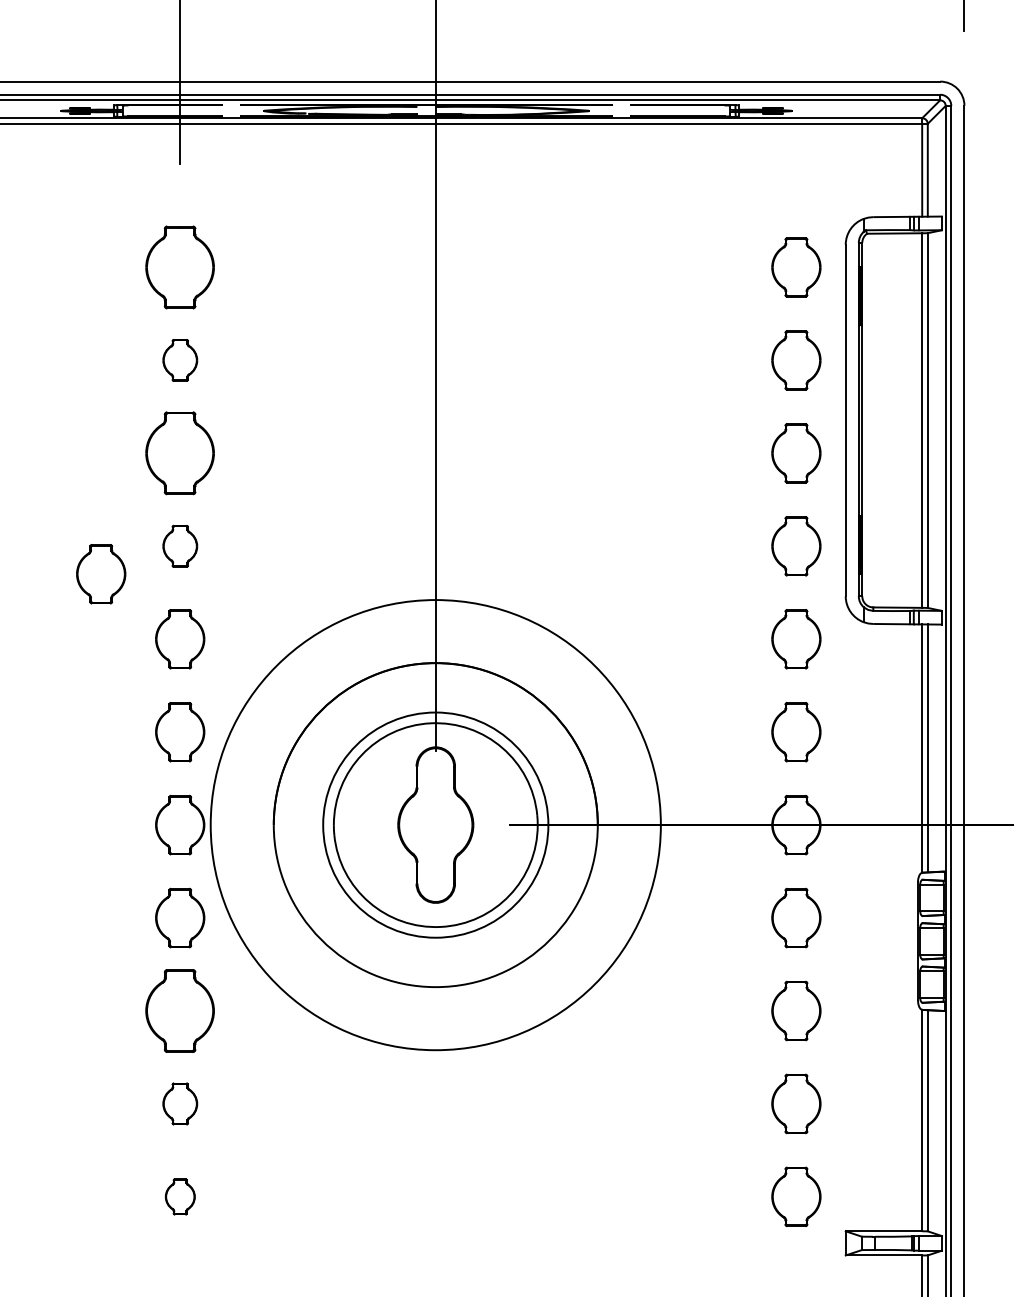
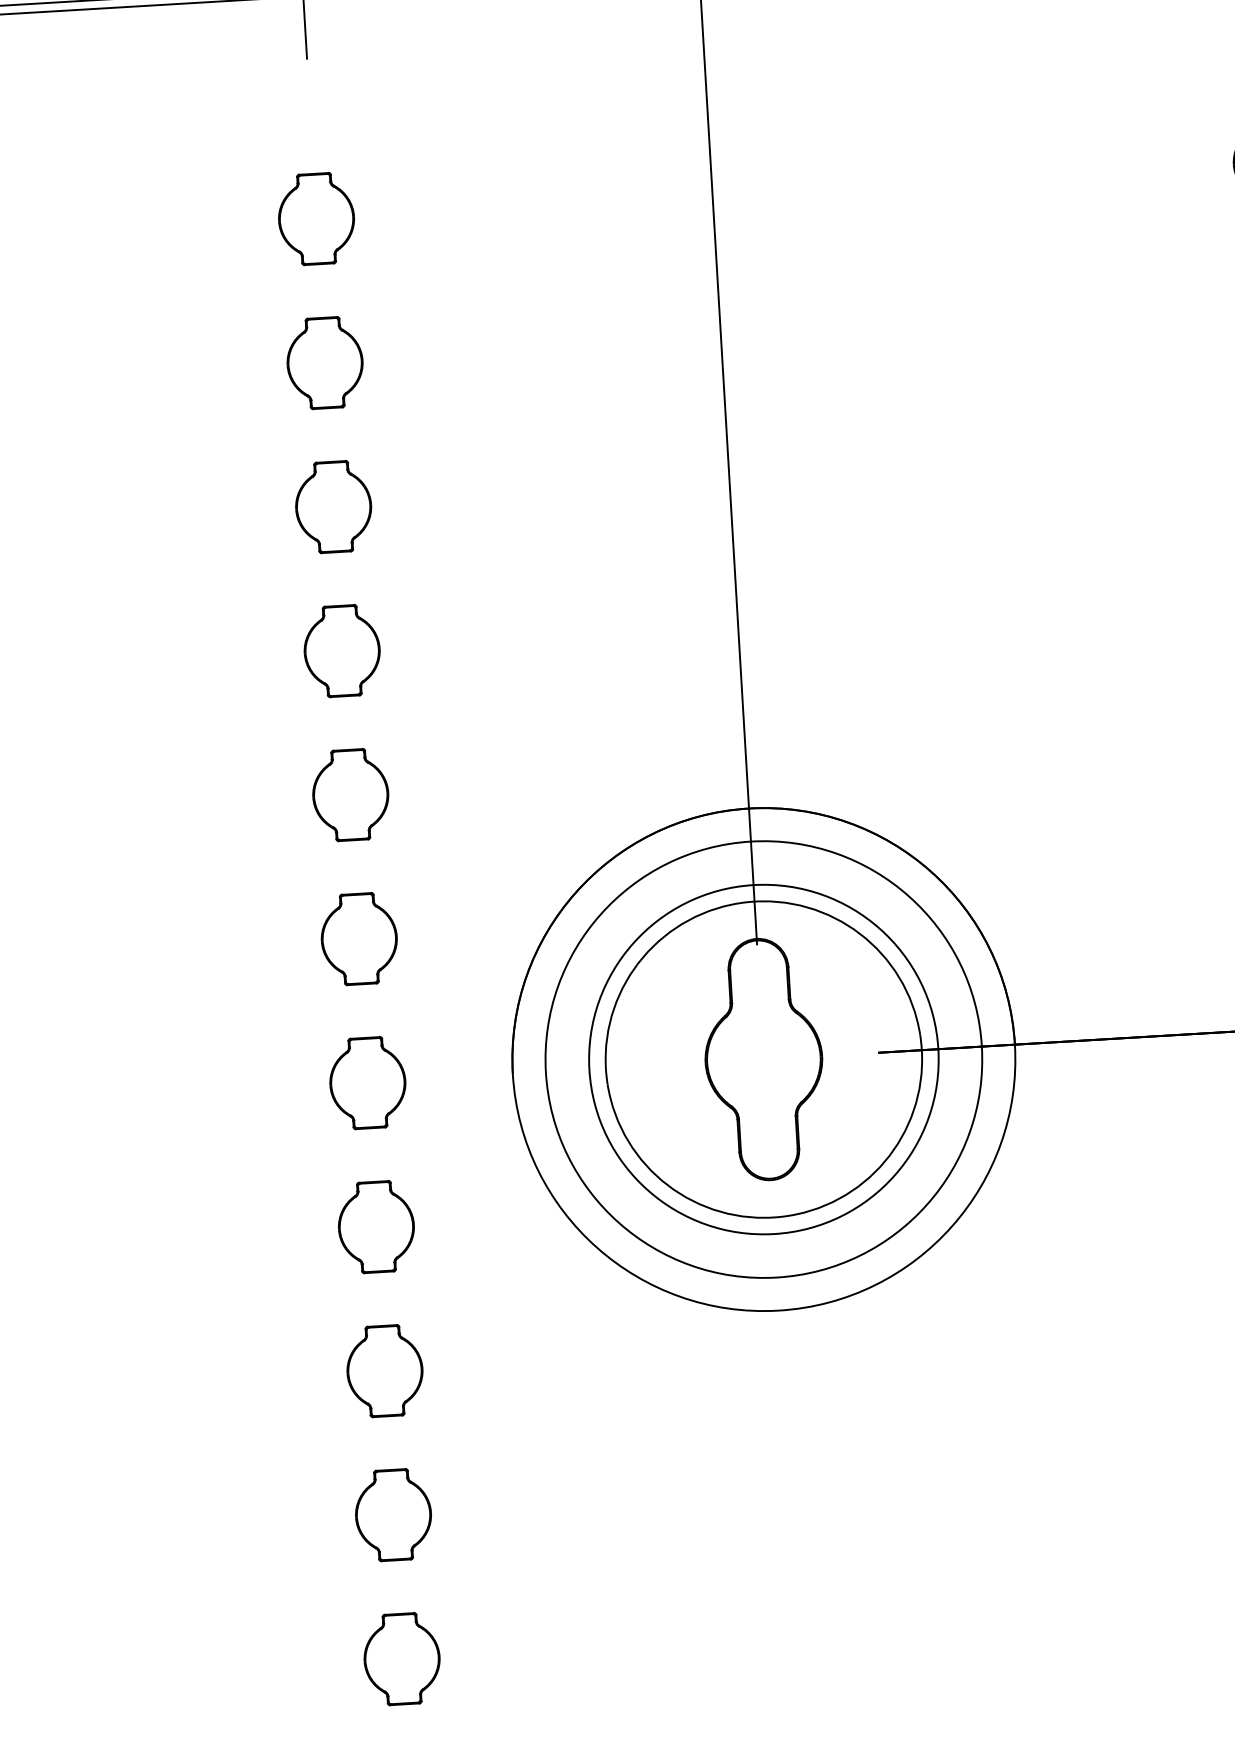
part: (180, 267) -> (316, 219), size x0.71
part: (180, 360) -> (325, 363), size x1.43
part: (180, 453) -> (334, 507), size x0.71
part: (180, 546) -> (342, 651), size x1.43
part: (101, 574) -> (222, 702), removed
circle: (435, 824) -> (763, 1058), size x0.62
part: (180, 1010) -> (385, 1370), size x0.71
part: (180, 1103) -> (393, 1514), size x1.43
part: (180, 1196) -> (402, 1658), size x1.67

